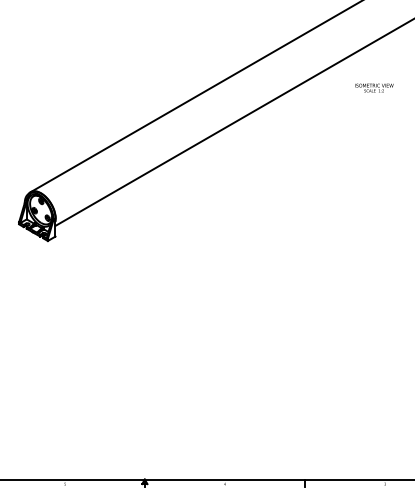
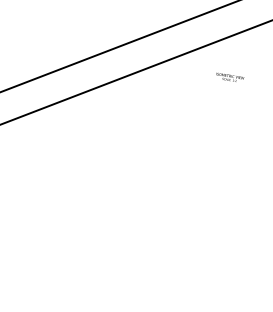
text: (374, 87) -> (230, 77), moved

